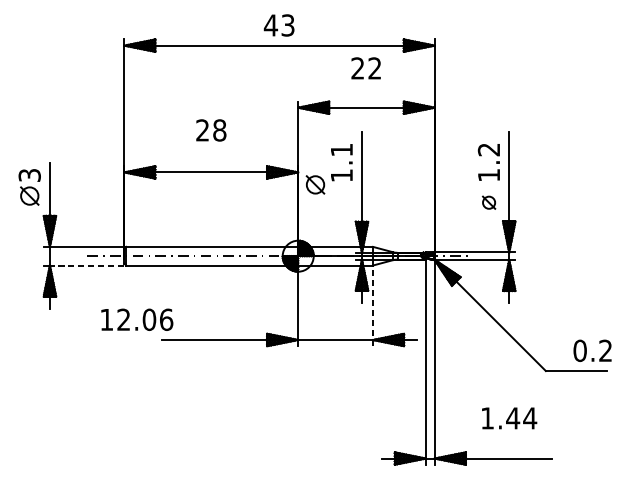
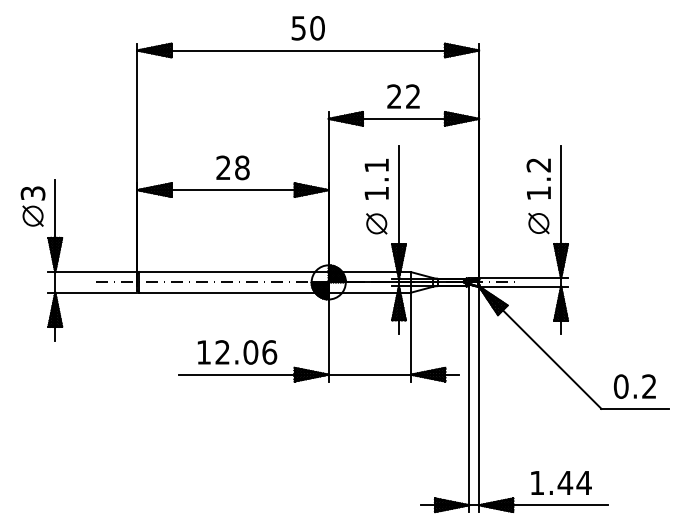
text: (278, 25) -> (307, 28), 43 -> 50
text: (366, 68) -> (403, 96), moved
text: (210, 130) -> (232, 167), moved
part: (315, 184) -> (376, 223), moved
part: (488, 202) -> (538, 223), size x1.43
line: (86, 265) -> (95, 292), dashed -> solid
line: (373, 305) -> (411, 336), dashed -> solid
text: (137, 319) -> (237, 352), moved
text: (592, 350) -> (634, 386), moved
text: (509, 417) -> (561, 482), moved

